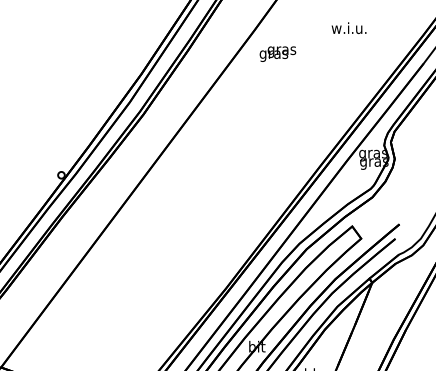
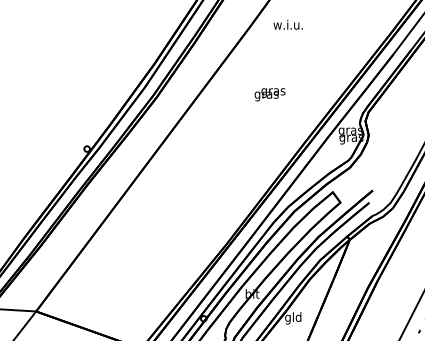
text: (348, 27) -> (287, 24), moved
text: (277, 53) -> (269, 94), moved

